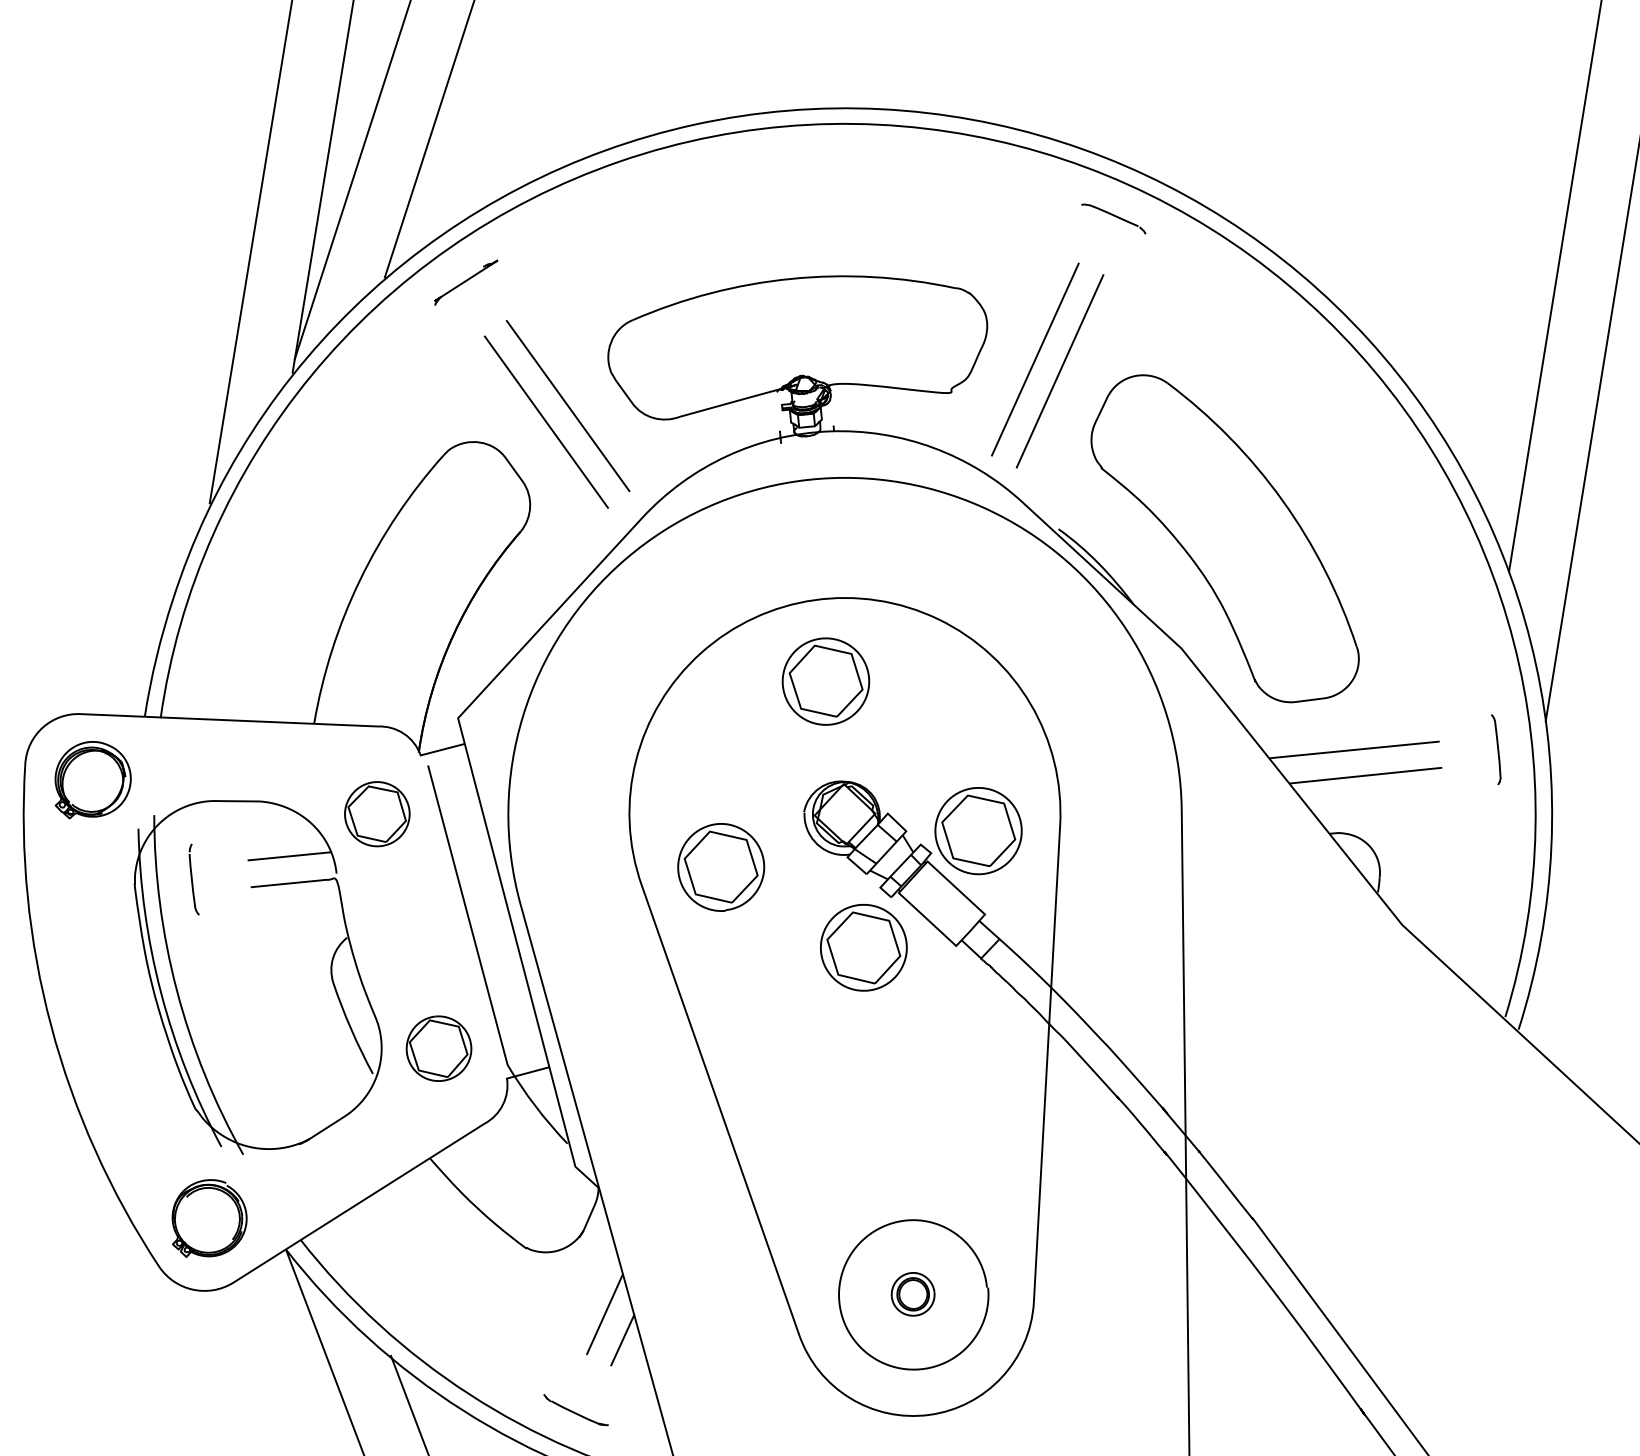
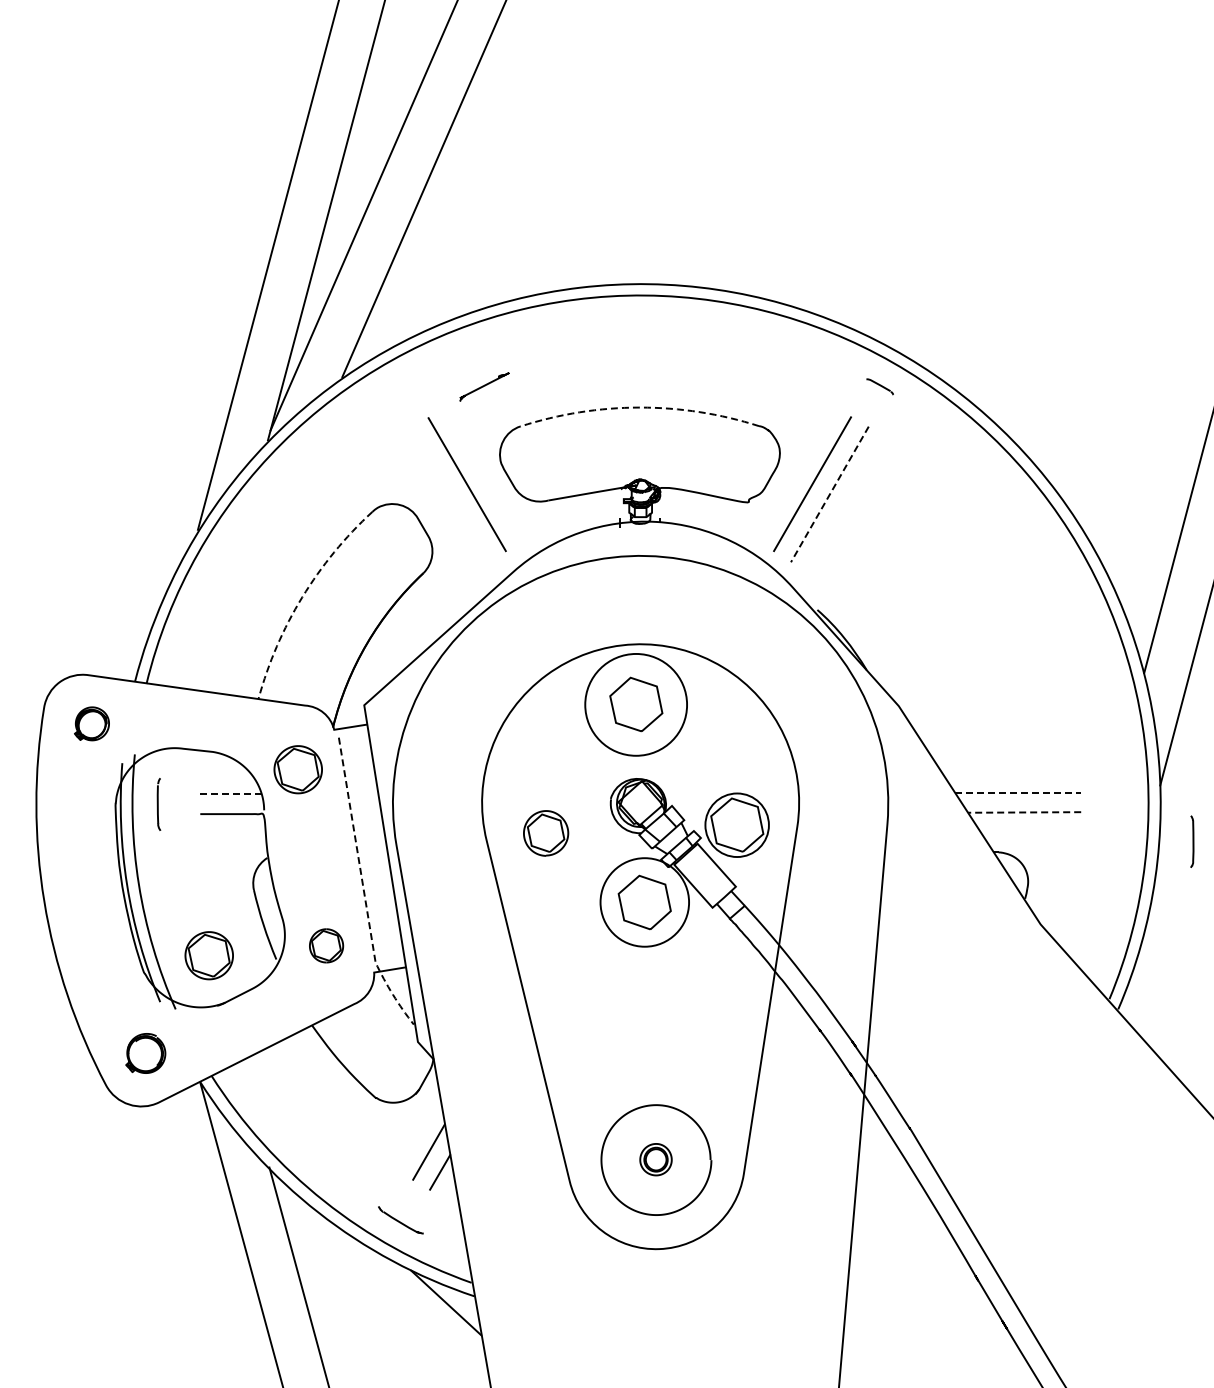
part: (1112, 218) -> (879, 386), size x0.6
arc: (790, 278) -> (639, 407), solid -> dashed
curve: (466, 281) -> (484, 386), moved
line: (1059, 372) -> (829, 495), solid -> dashed
line: (545, 421) -> (449, 494), removed
part: (1223, 538) -> (937, 628), removed
arc: (360, 580) -> (302, 597), solid -> dashed
circle: (826, 681) -> (636, 704), size x1.6
line: (1354, 749) -> (1018, 792), solid -> dashed
curve: (1496, 749) -> (1192, 841), moved
line: (1365, 775) -> (1024, 812), solid -> dashed
part: (91, 779) -> (91, 723), size x0.6
line: (288, 856) -> (230, 794), solid -> dashed
part: (720, 867) -> (545, 833), size x0.7
circle: (863, 947) -> (644, 902), size x1.4
line: (481, 967) -> (363, 889), solid -> dashed
part: (438, 1048) -> (326, 945), size x0.7
part: (280, 1077) -> (208, 955), added
part: (208, 1218) -> (145, 1053), size x0.7

